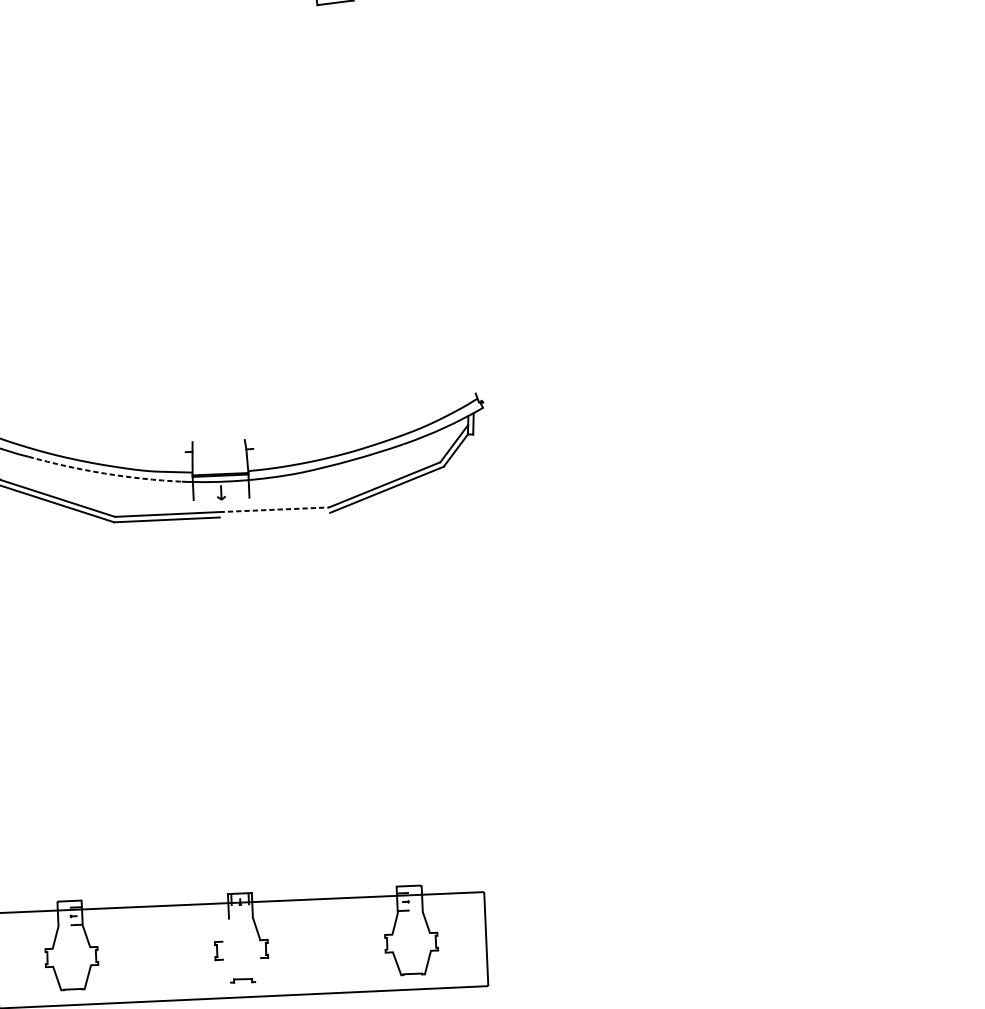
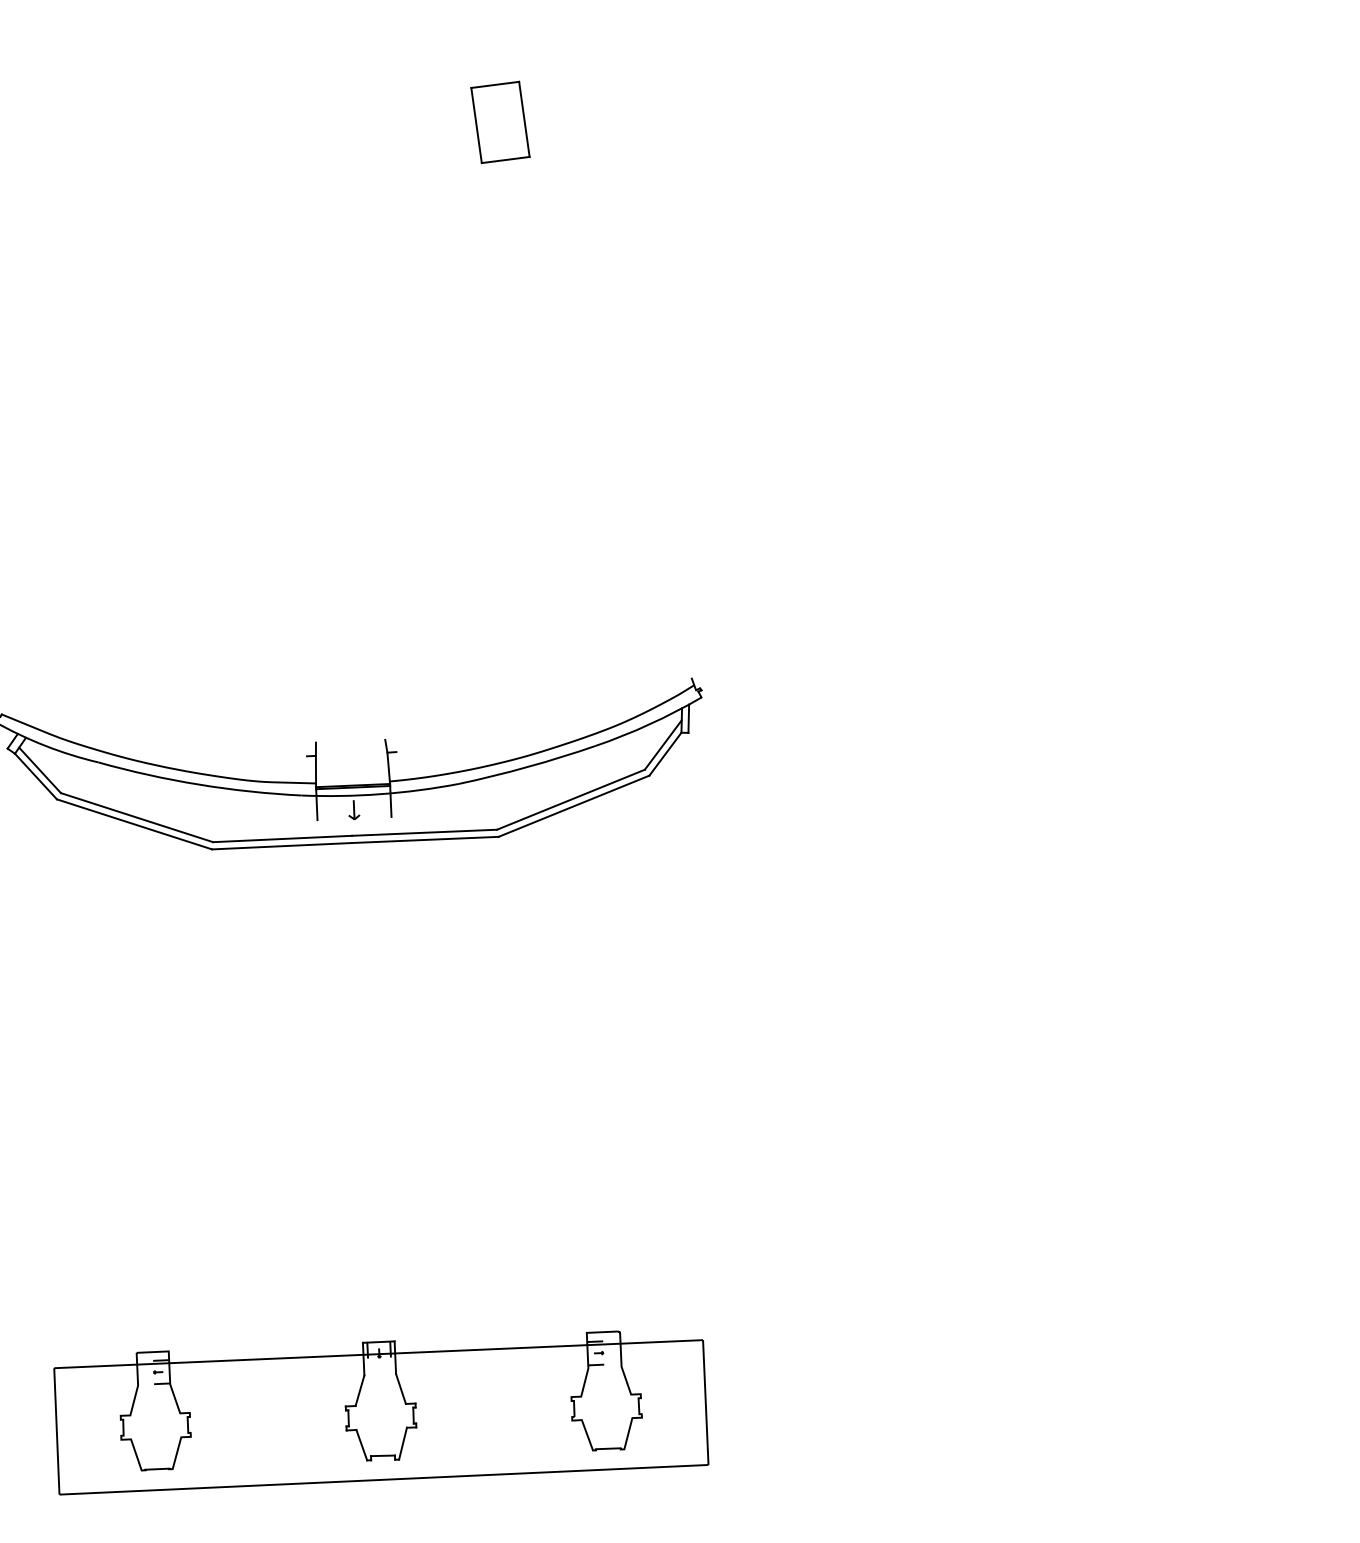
arc: (104, 473) -> (199, 784), dashed -> solid
line: (274, 509) -> (424, 832), dashed -> solid
line: (275, 514) -> (425, 839), added
line: (225, 930) -> (359, 1390), added
line: (257, 969) -> (402, 1443), added
line: (226, 970) -> (361, 1444), added

